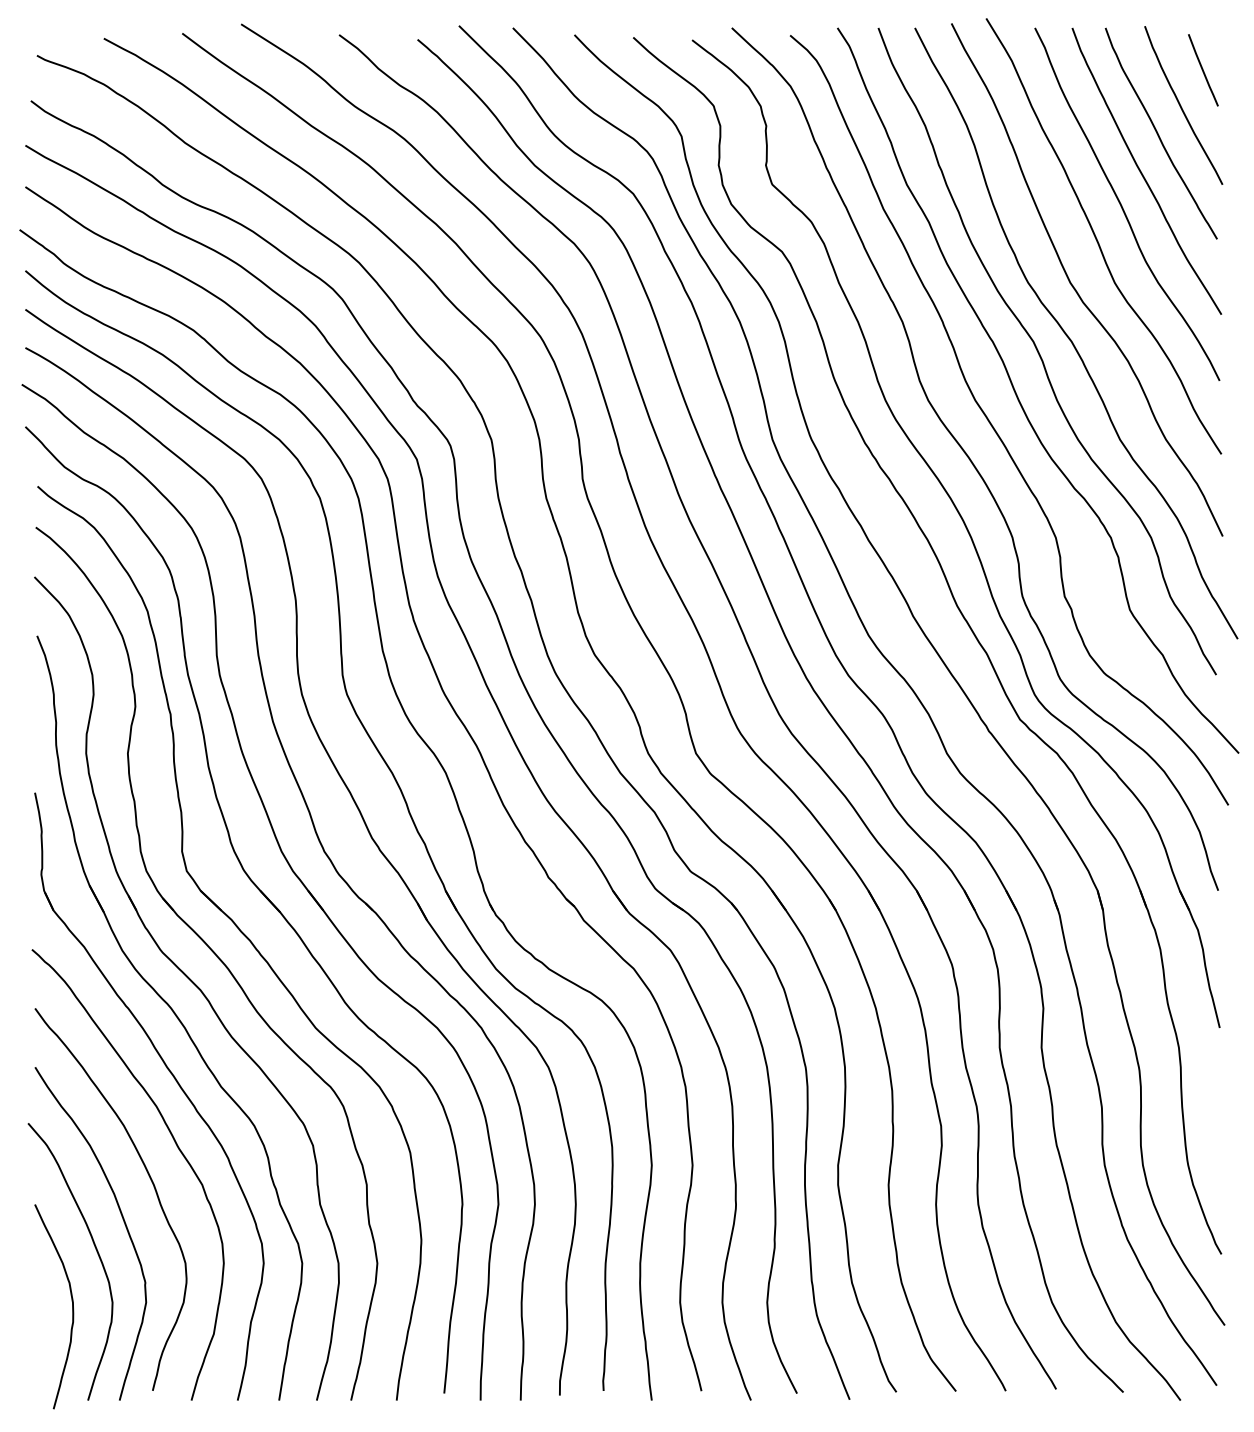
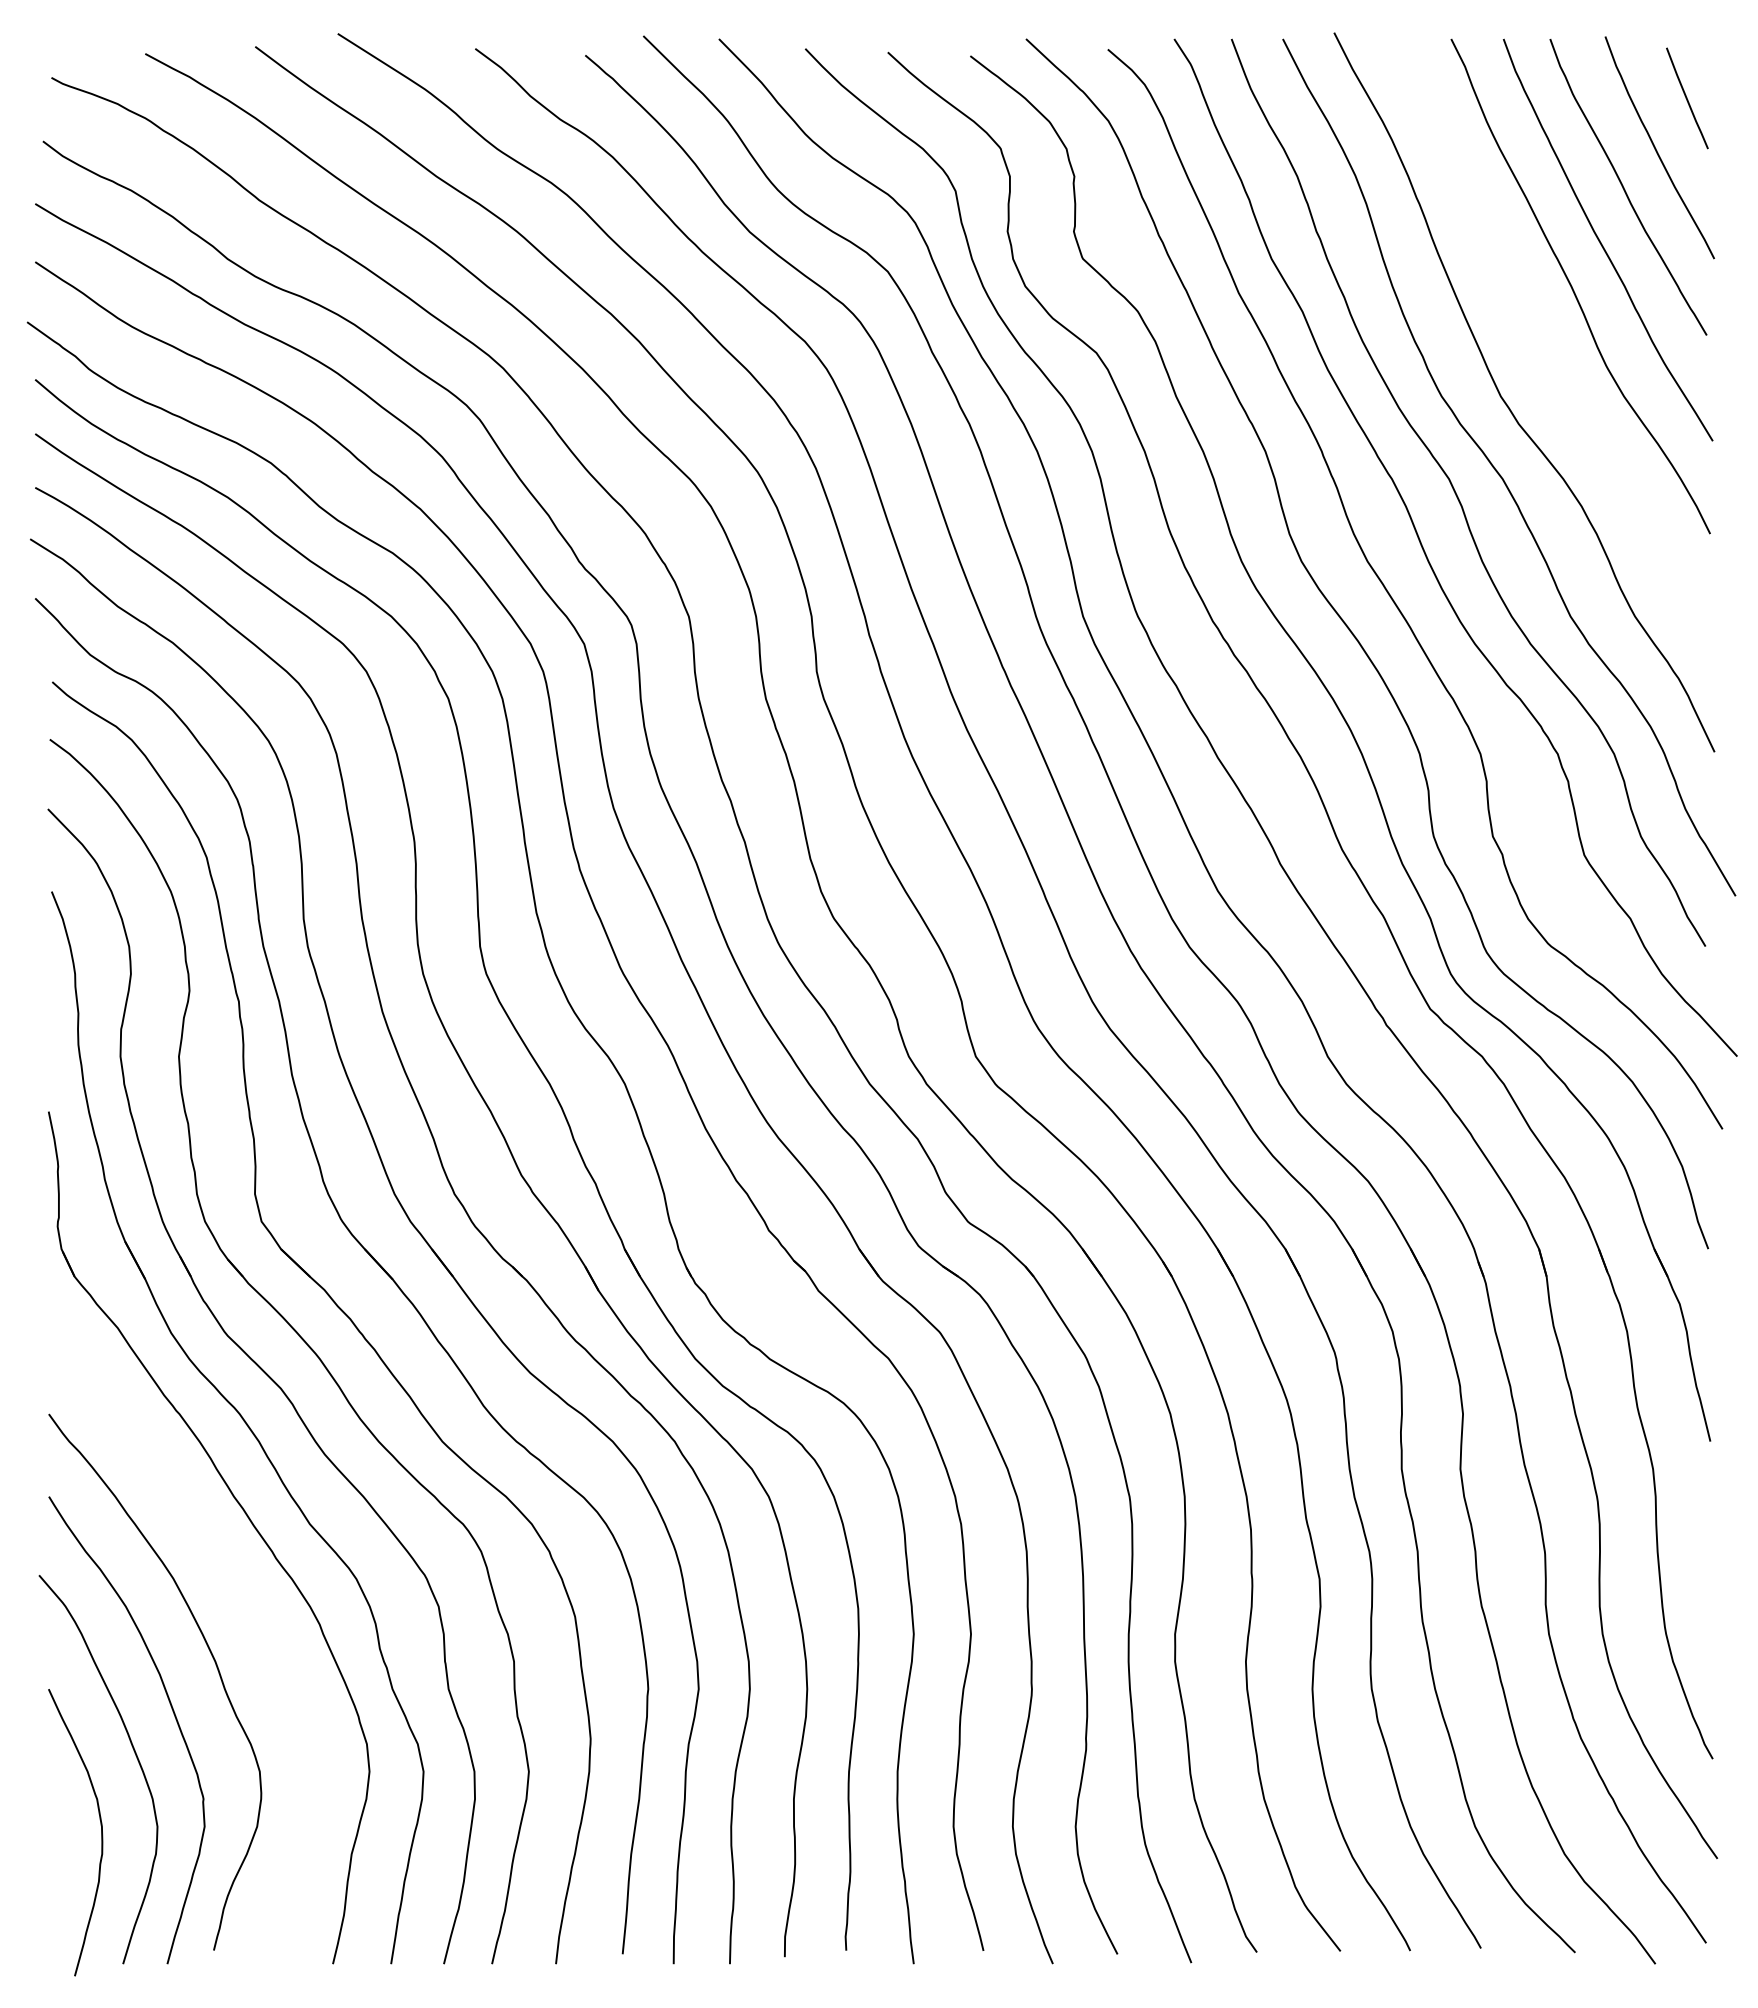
curve: (1097, 238) -> (1538, 334), removed
curve: (177, 1147) -> (248, 1609), removed

